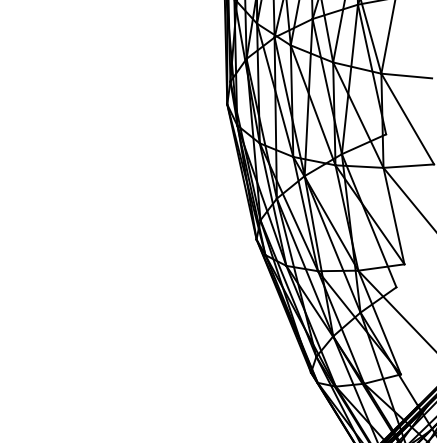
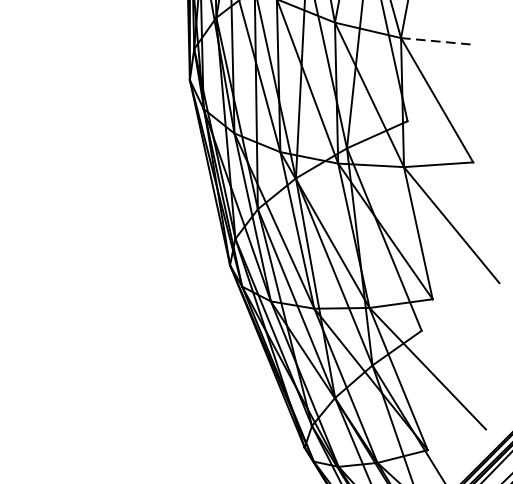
line: (406, 75) -> (435, 40), solid -> dashed

